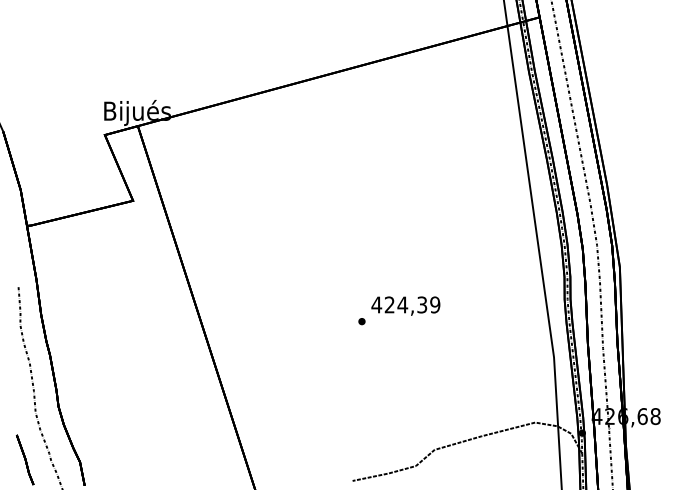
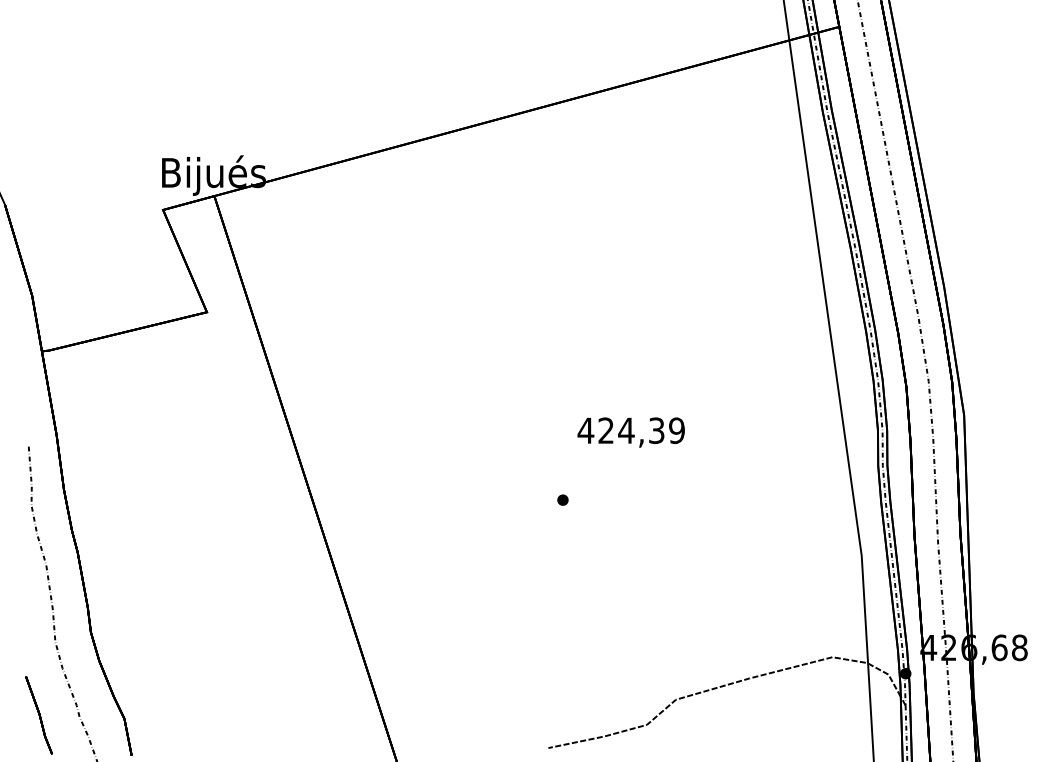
text: (405, 305) -> (630, 431), moved

